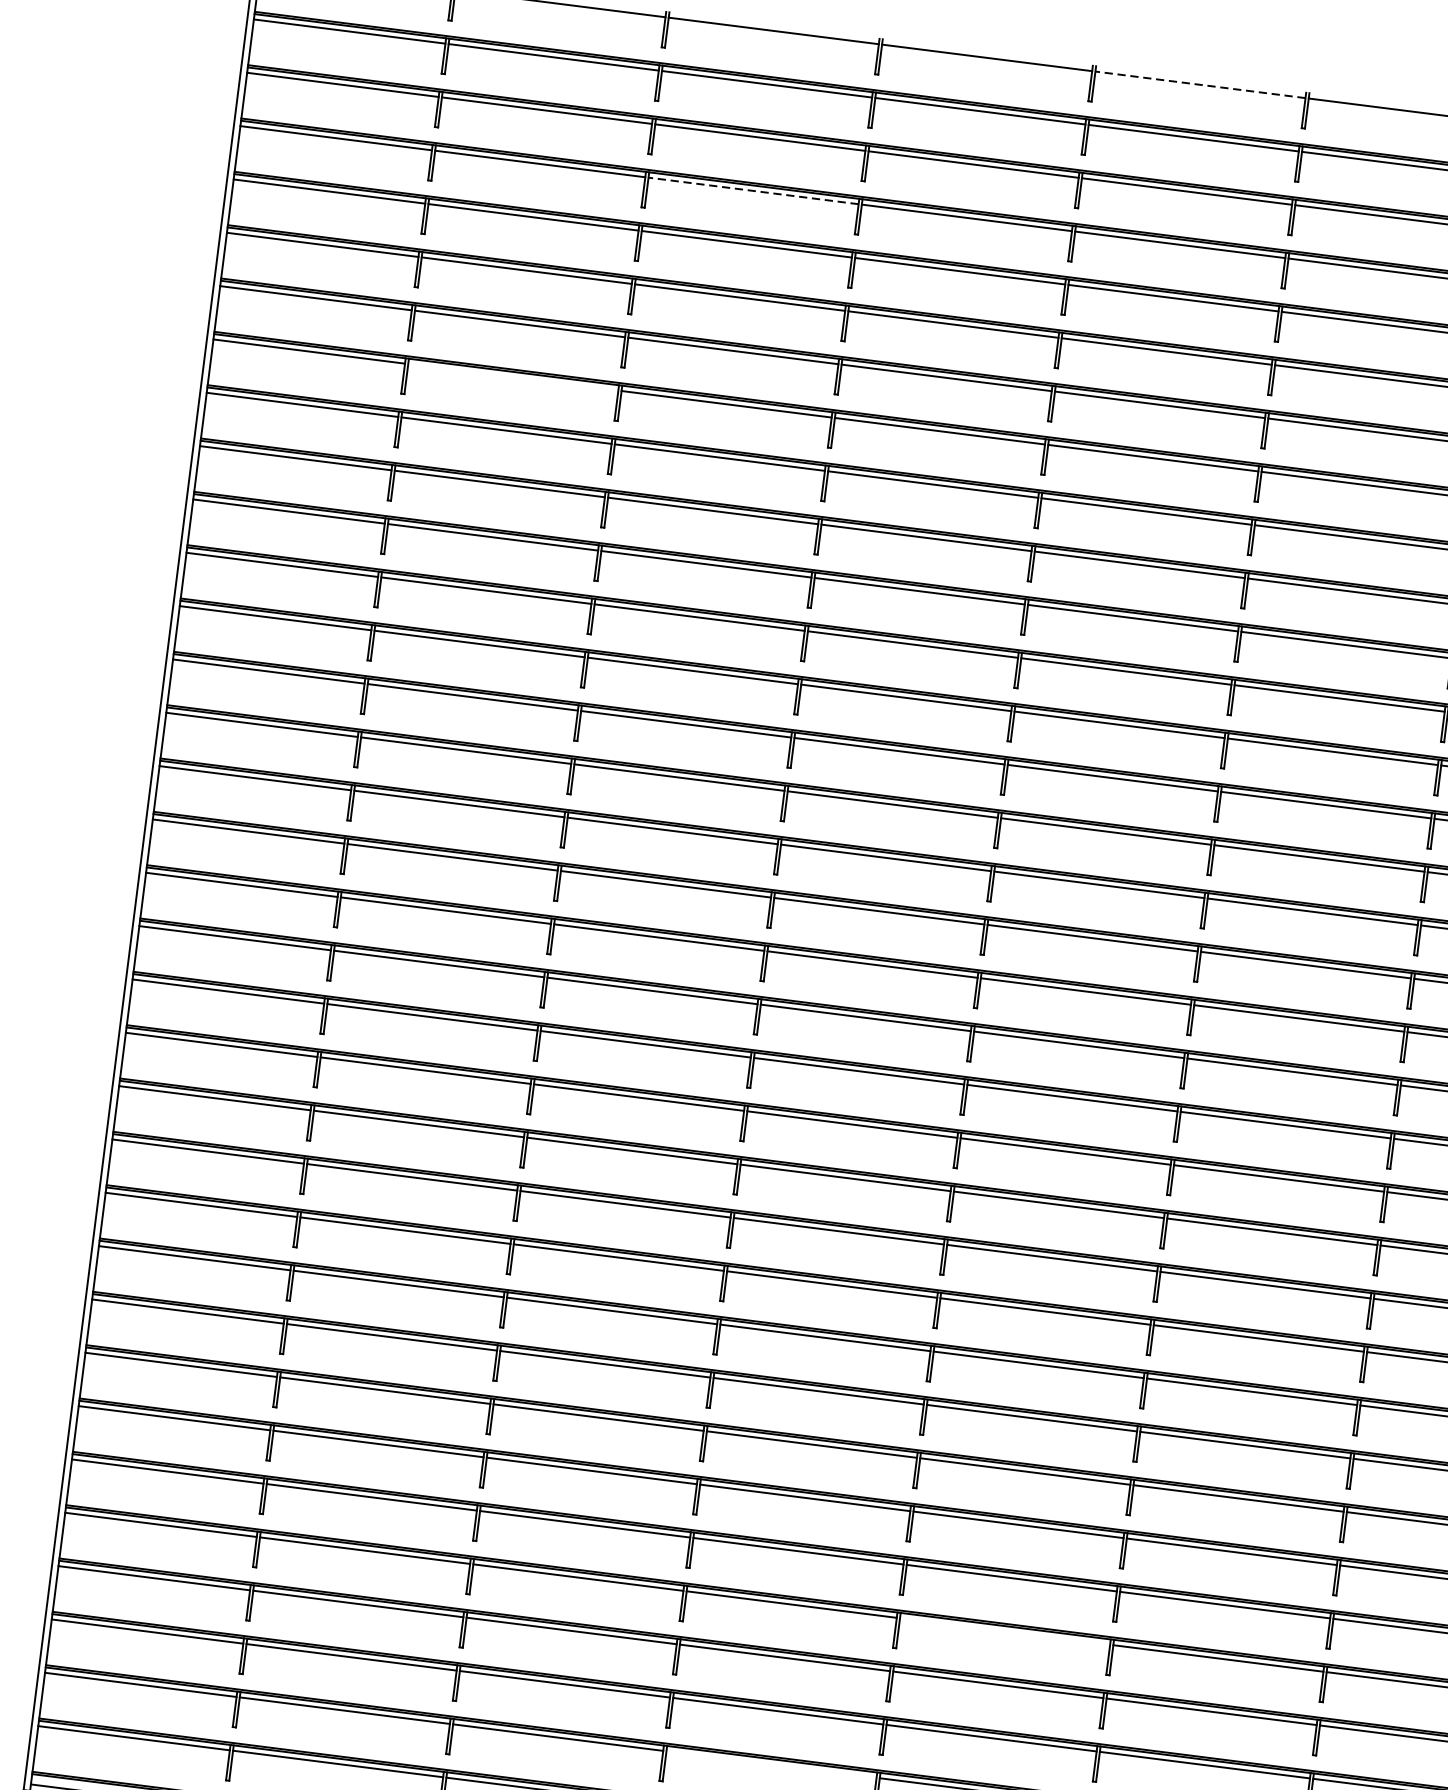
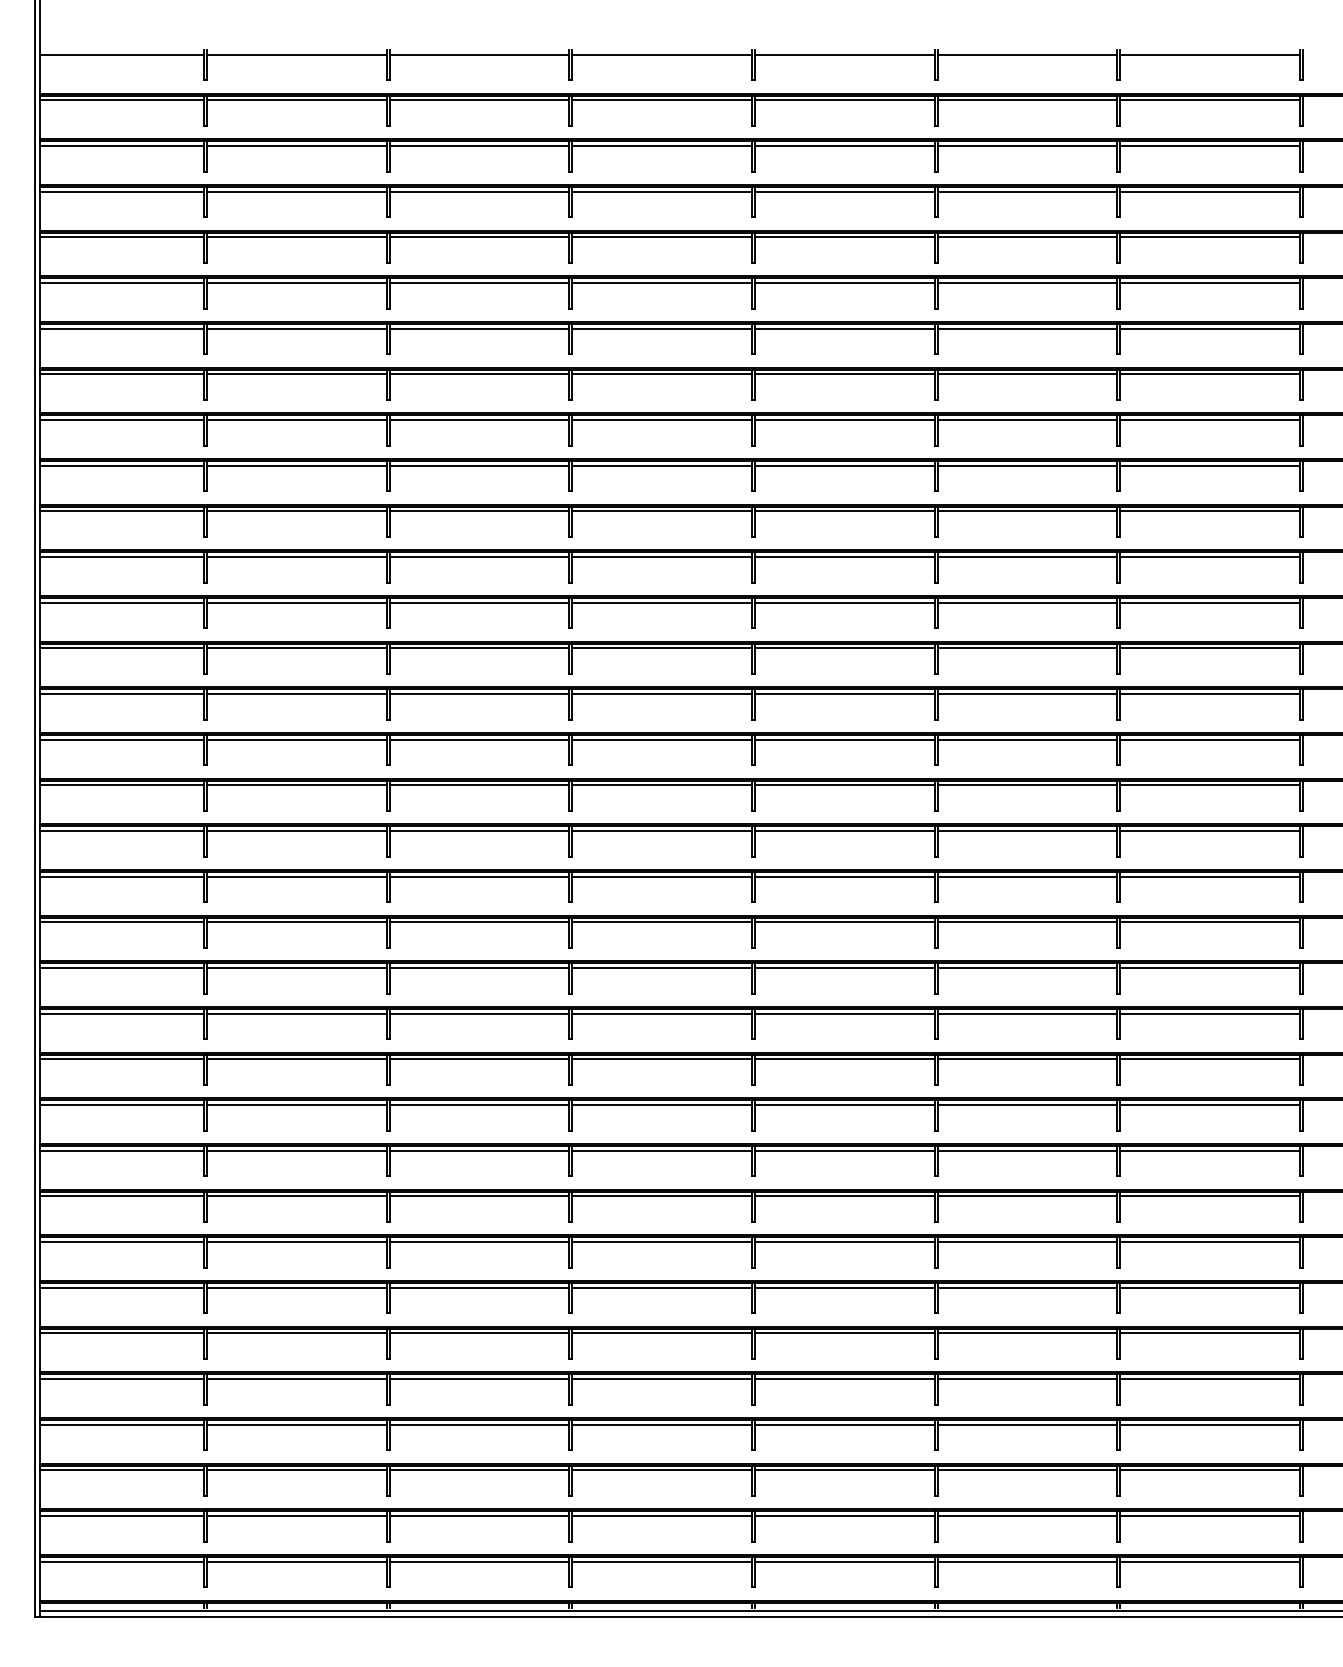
line: (1200, 84) -> (844, 54), dashed -> solid
line: (753, 190) -> (479, 191), dashed -> solid
line: (512, 377) -> (296, 374), added
line: (1004, 1631) -> (844, 1378), added
line: (771, 1764) -> (662, 1515), added

